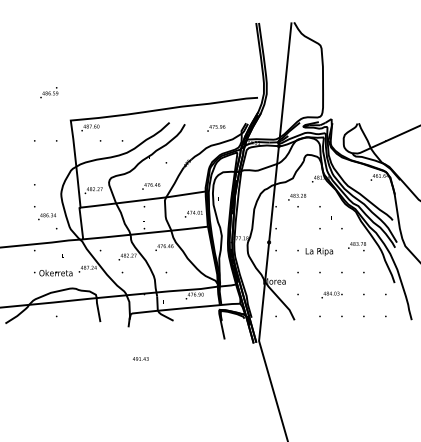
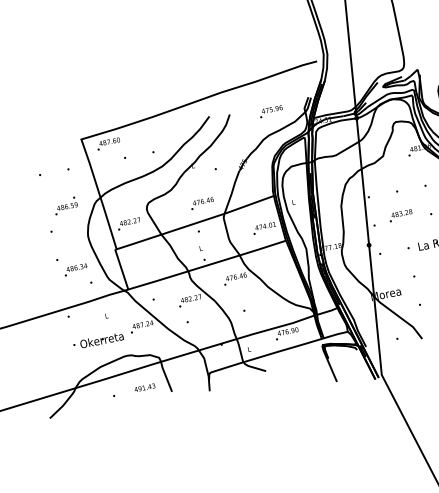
text: (49, 92) -> (66, 205), moved
text: (297, 196) -> (401, 214), moved
text: (140, 358) -> (144, 387), moved

